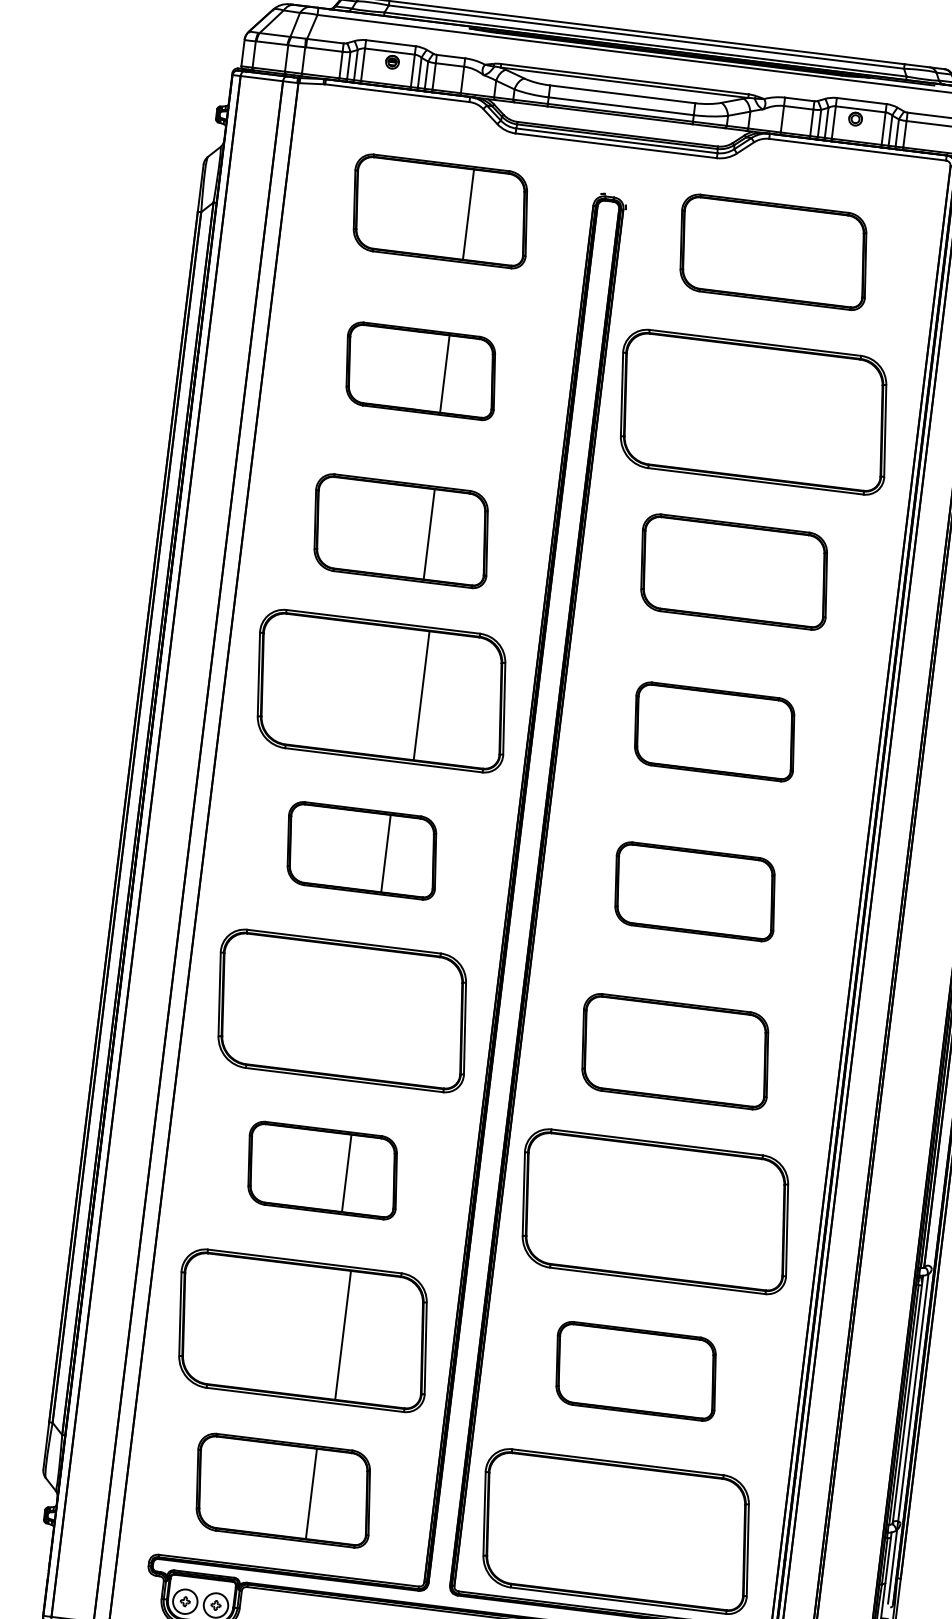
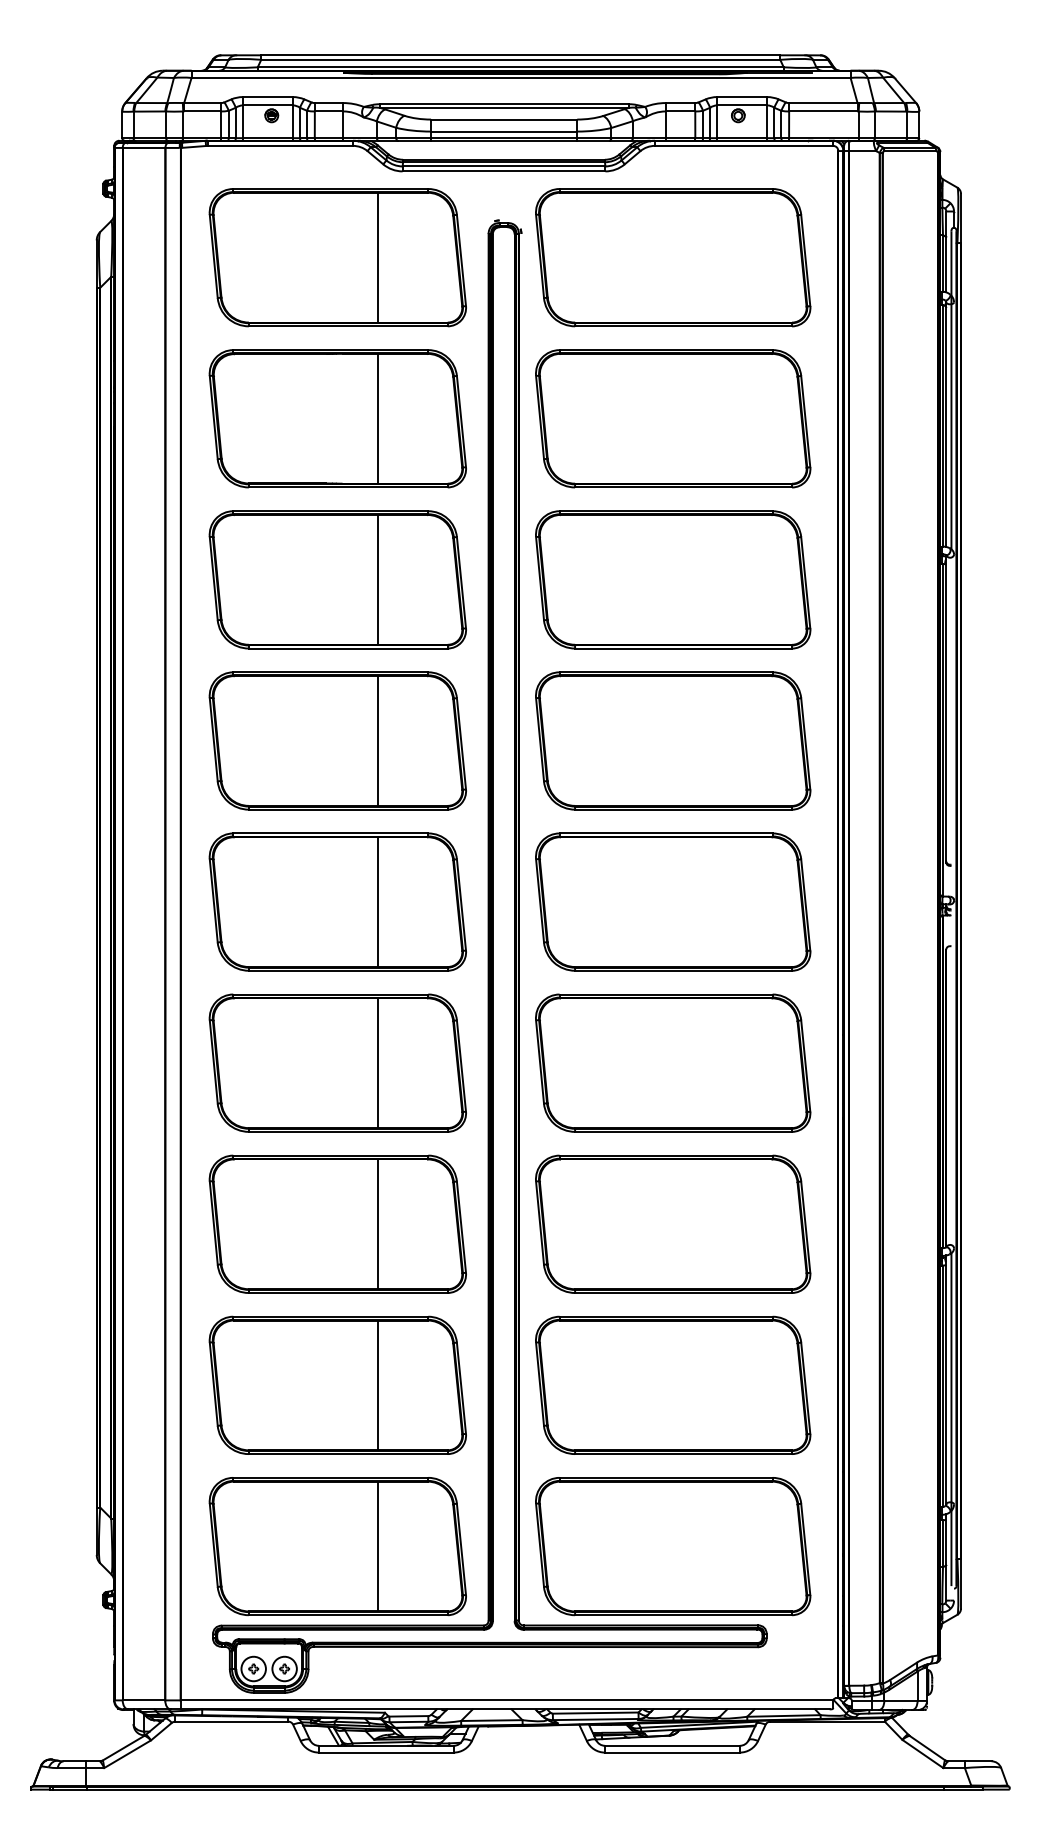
part: (440, 210) -> (337, 257), size x1.43
part: (773, 251) -> (673, 257), size x1.43
part: (420, 370) -> (337, 418), size x1.67
part: (401, 530) -> (337, 579), size x1.43
part: (734, 571) -> (673, 579), size x1.43
part: (715, 731) -> (673, 740), size x1.67
part: (362, 850) -> (337, 901), size x1.67
part: (695, 891) -> (673, 901), size x1.67
line: (381, 1015) -> (377, 1063), added
part: (675, 1050) -> (673, 1062), size x1.43
part: (322, 1169) -> (337, 1223), size x1.67
part: (636, 1370) -> (673, 1384), size x1.67
part: (283, 1490) -> (337, 1546), size x1.43

